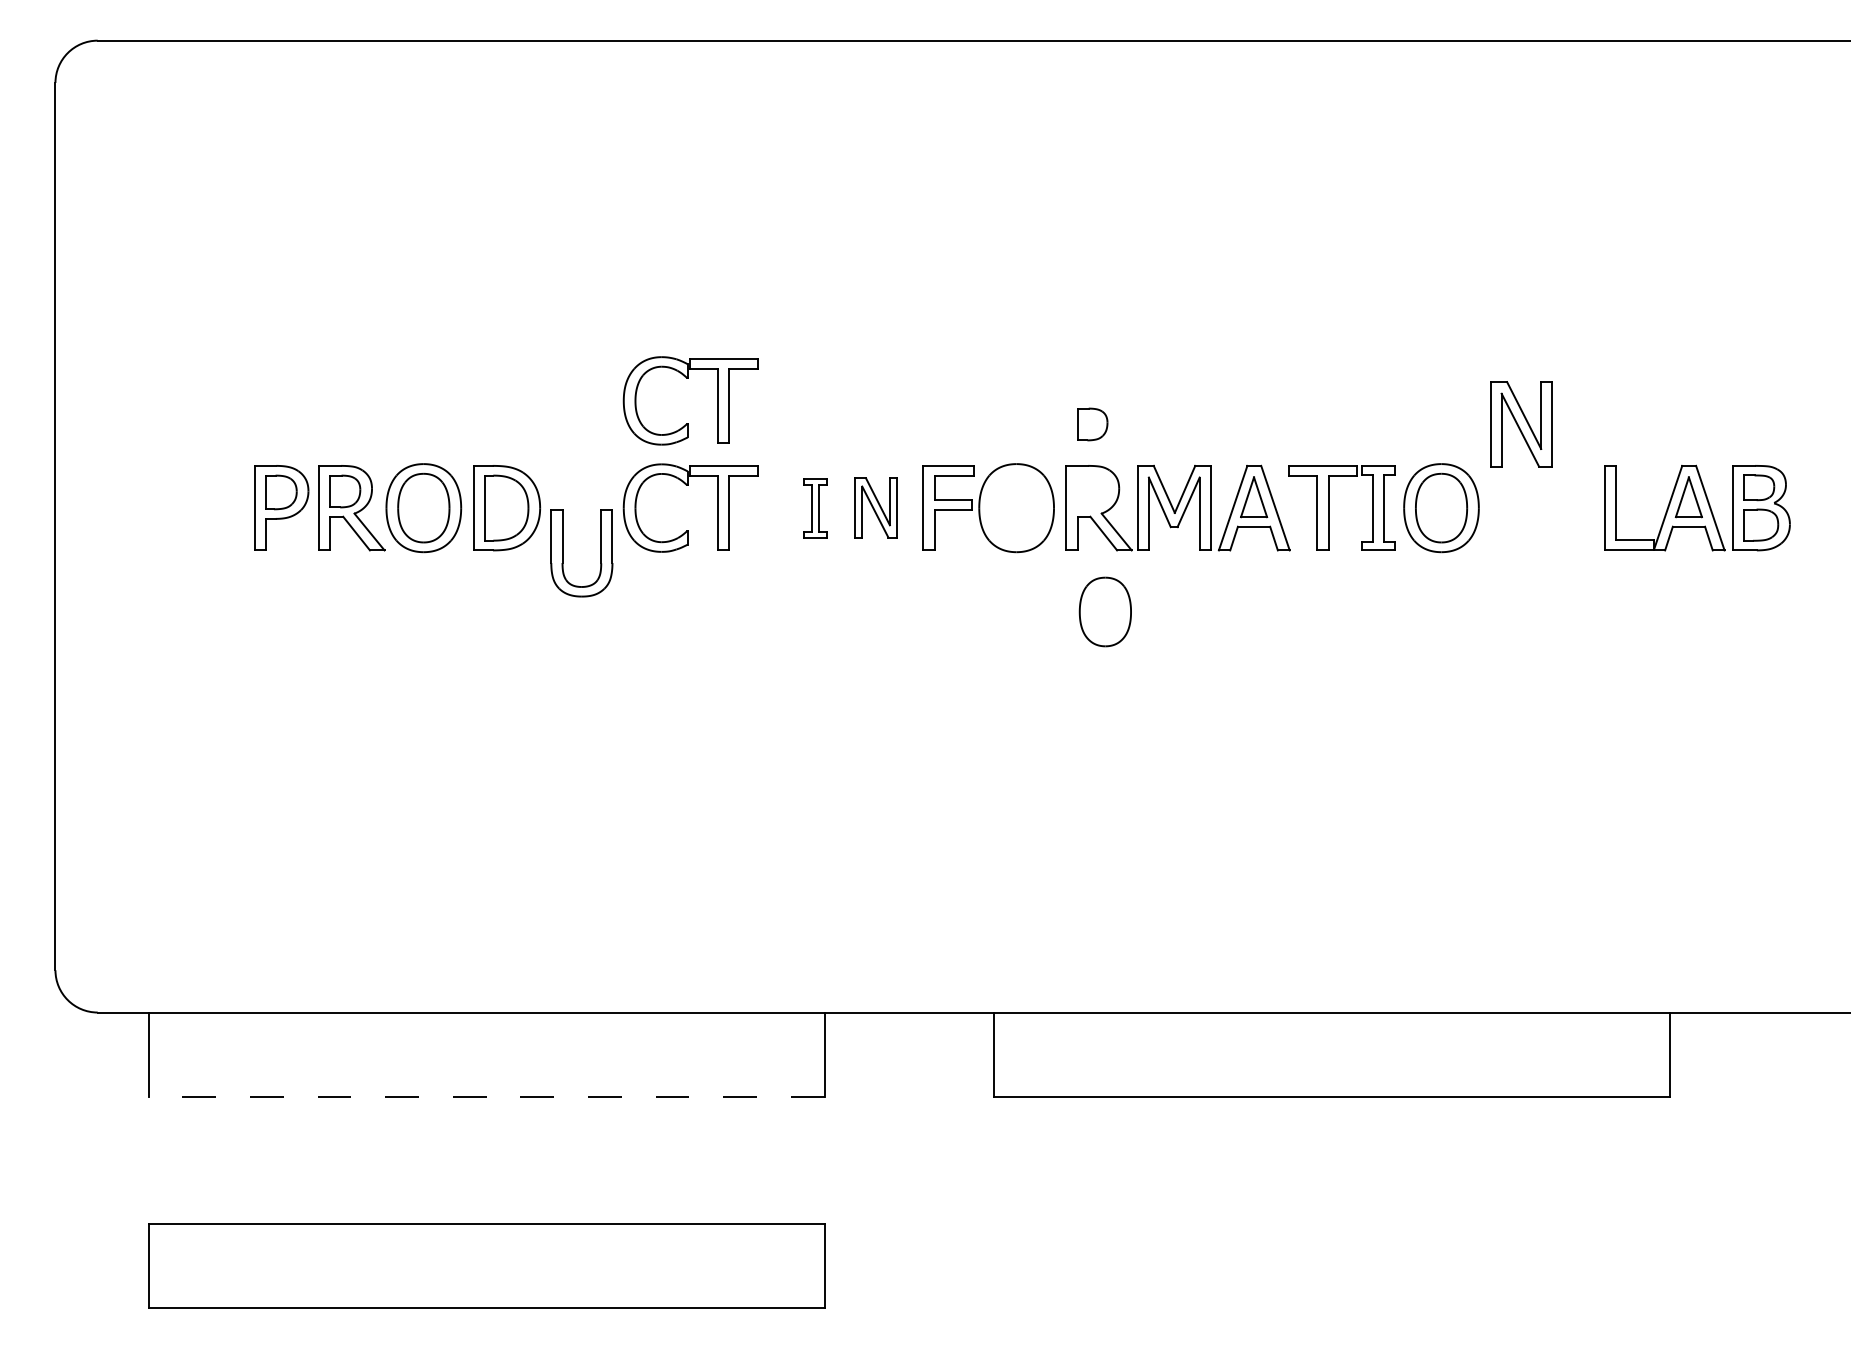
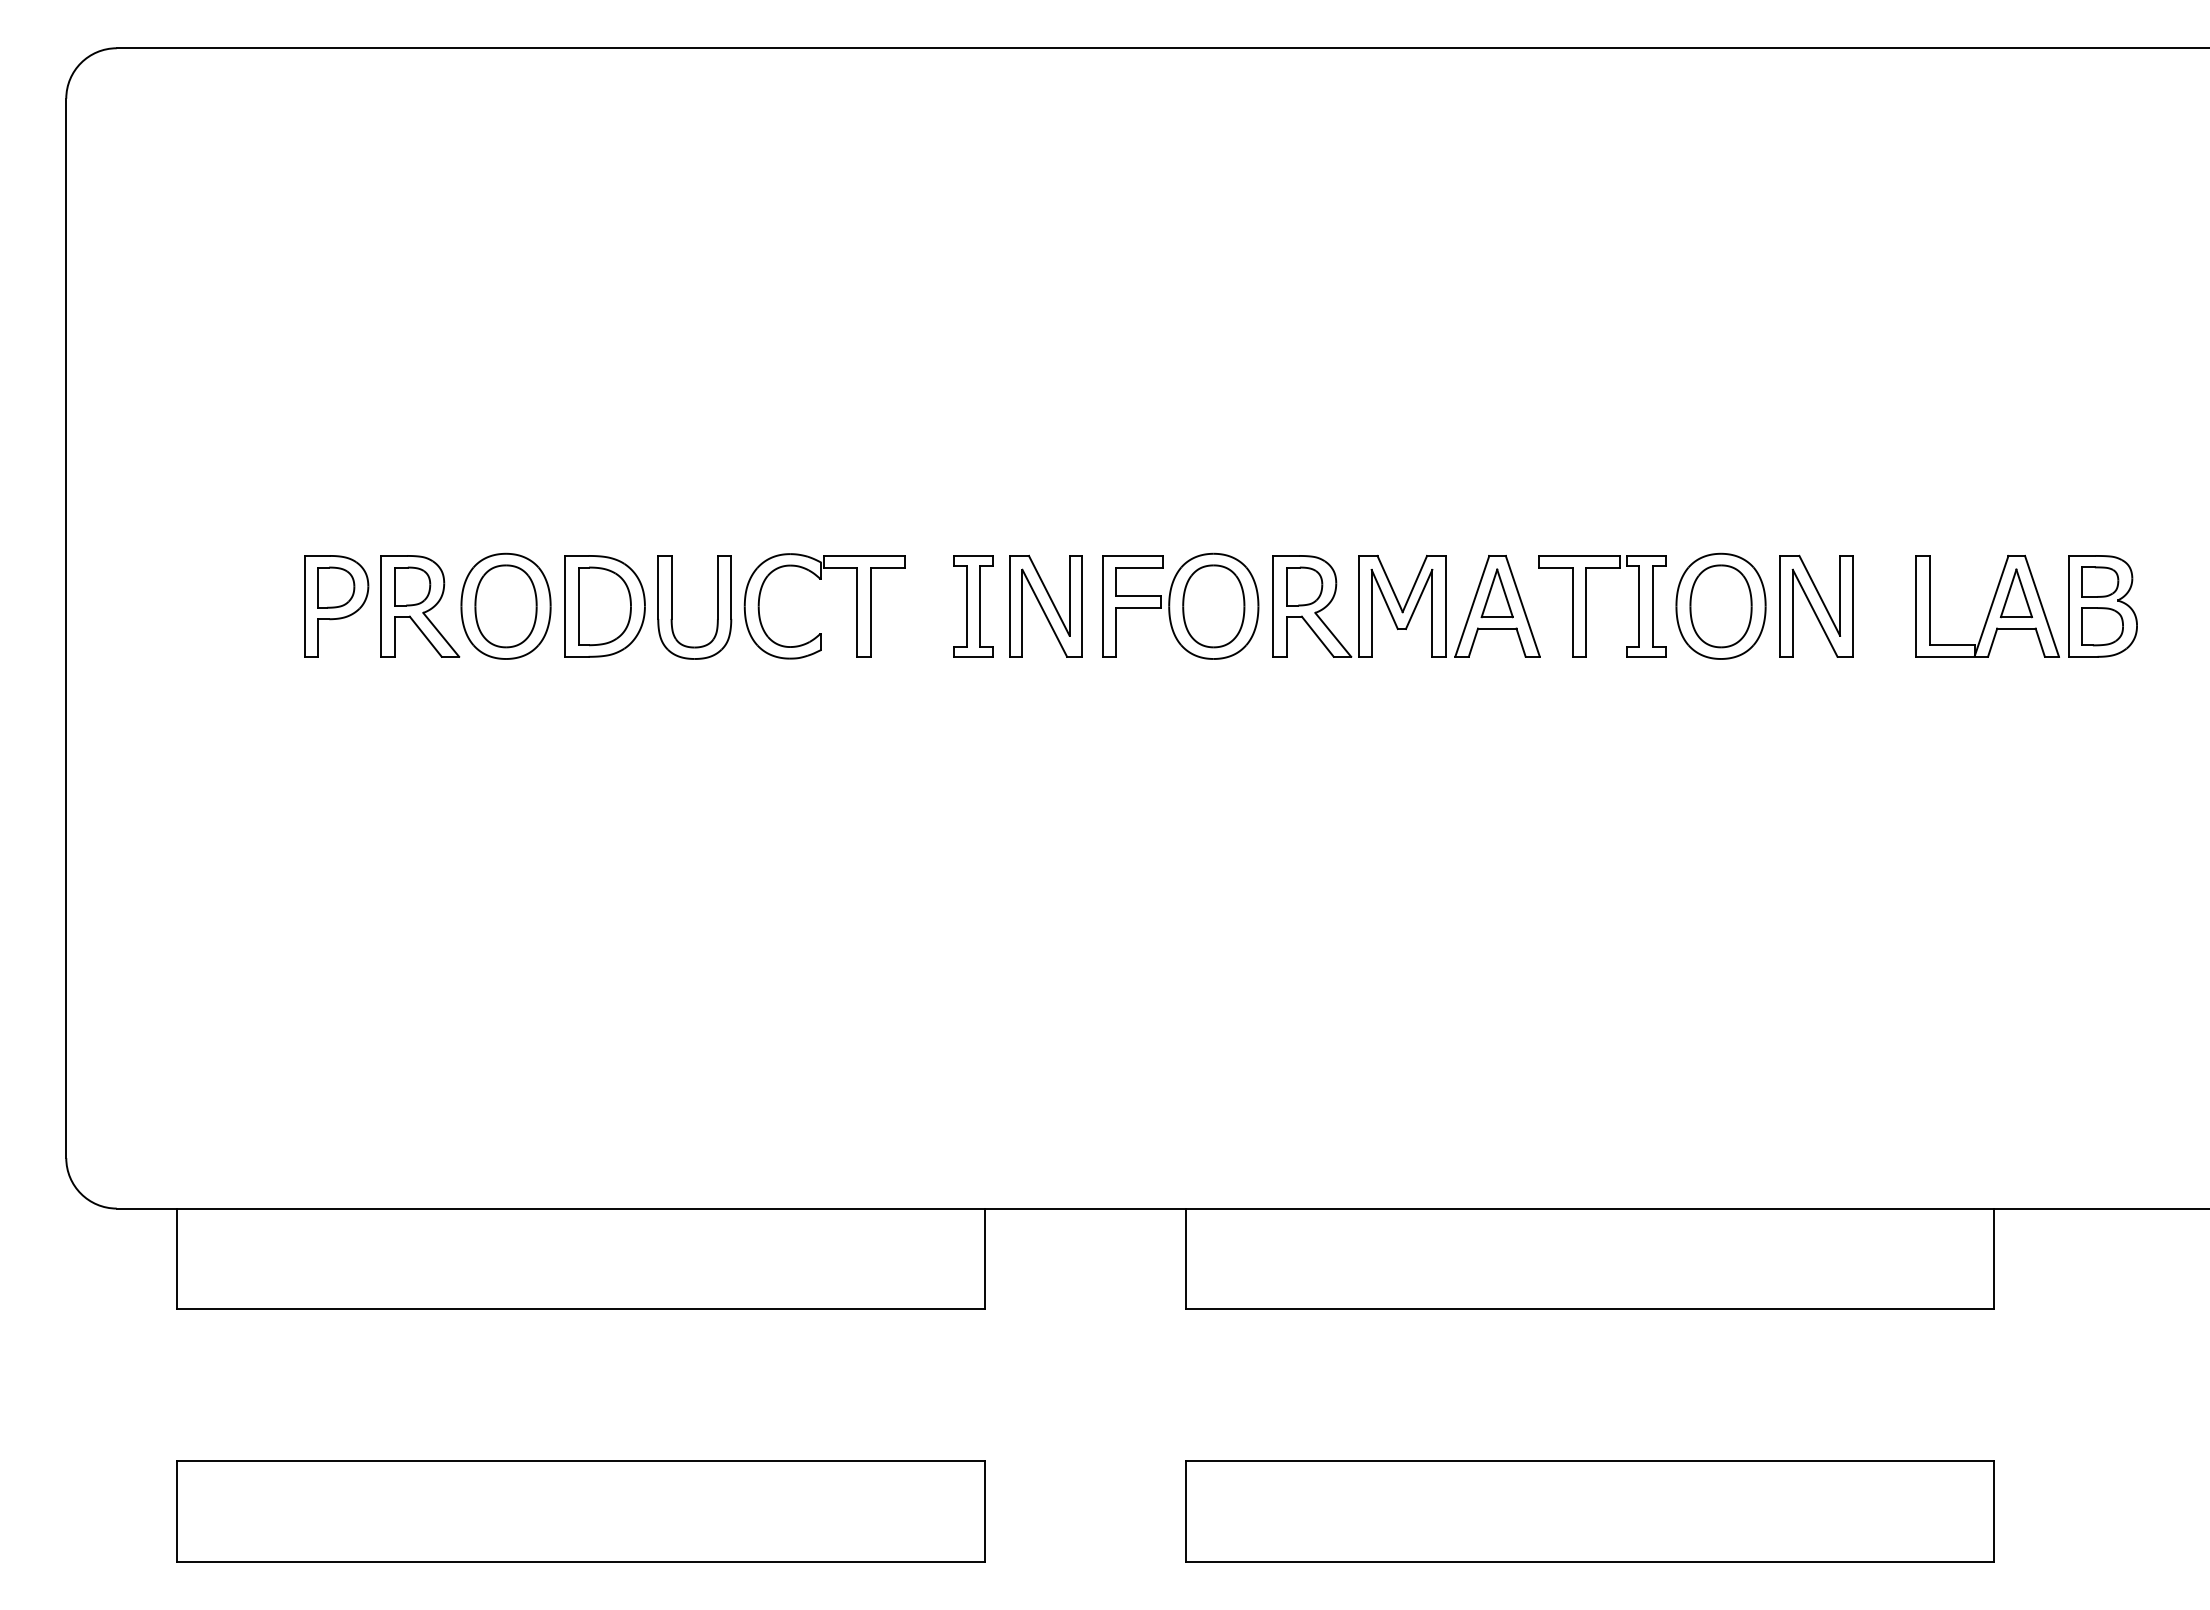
part: (688, 378) -> (821, 451), removed
part: (1521, 423) -> (1816, 605), moved
part: (1092, 424) -> (1304, 586), moved
part: (875, 507) -> (1045, 605), size x1.43
part: (815, 508) -> (973, 606), size x1.43
part: (563, 553) -> (672, 607), moved
part: (1105, 612) -> (1213, 606), moved
line: (486, 1097) -> (580, 1309), dashed -> solid
part: (1331, 1266) -> (1589, 1511), added

